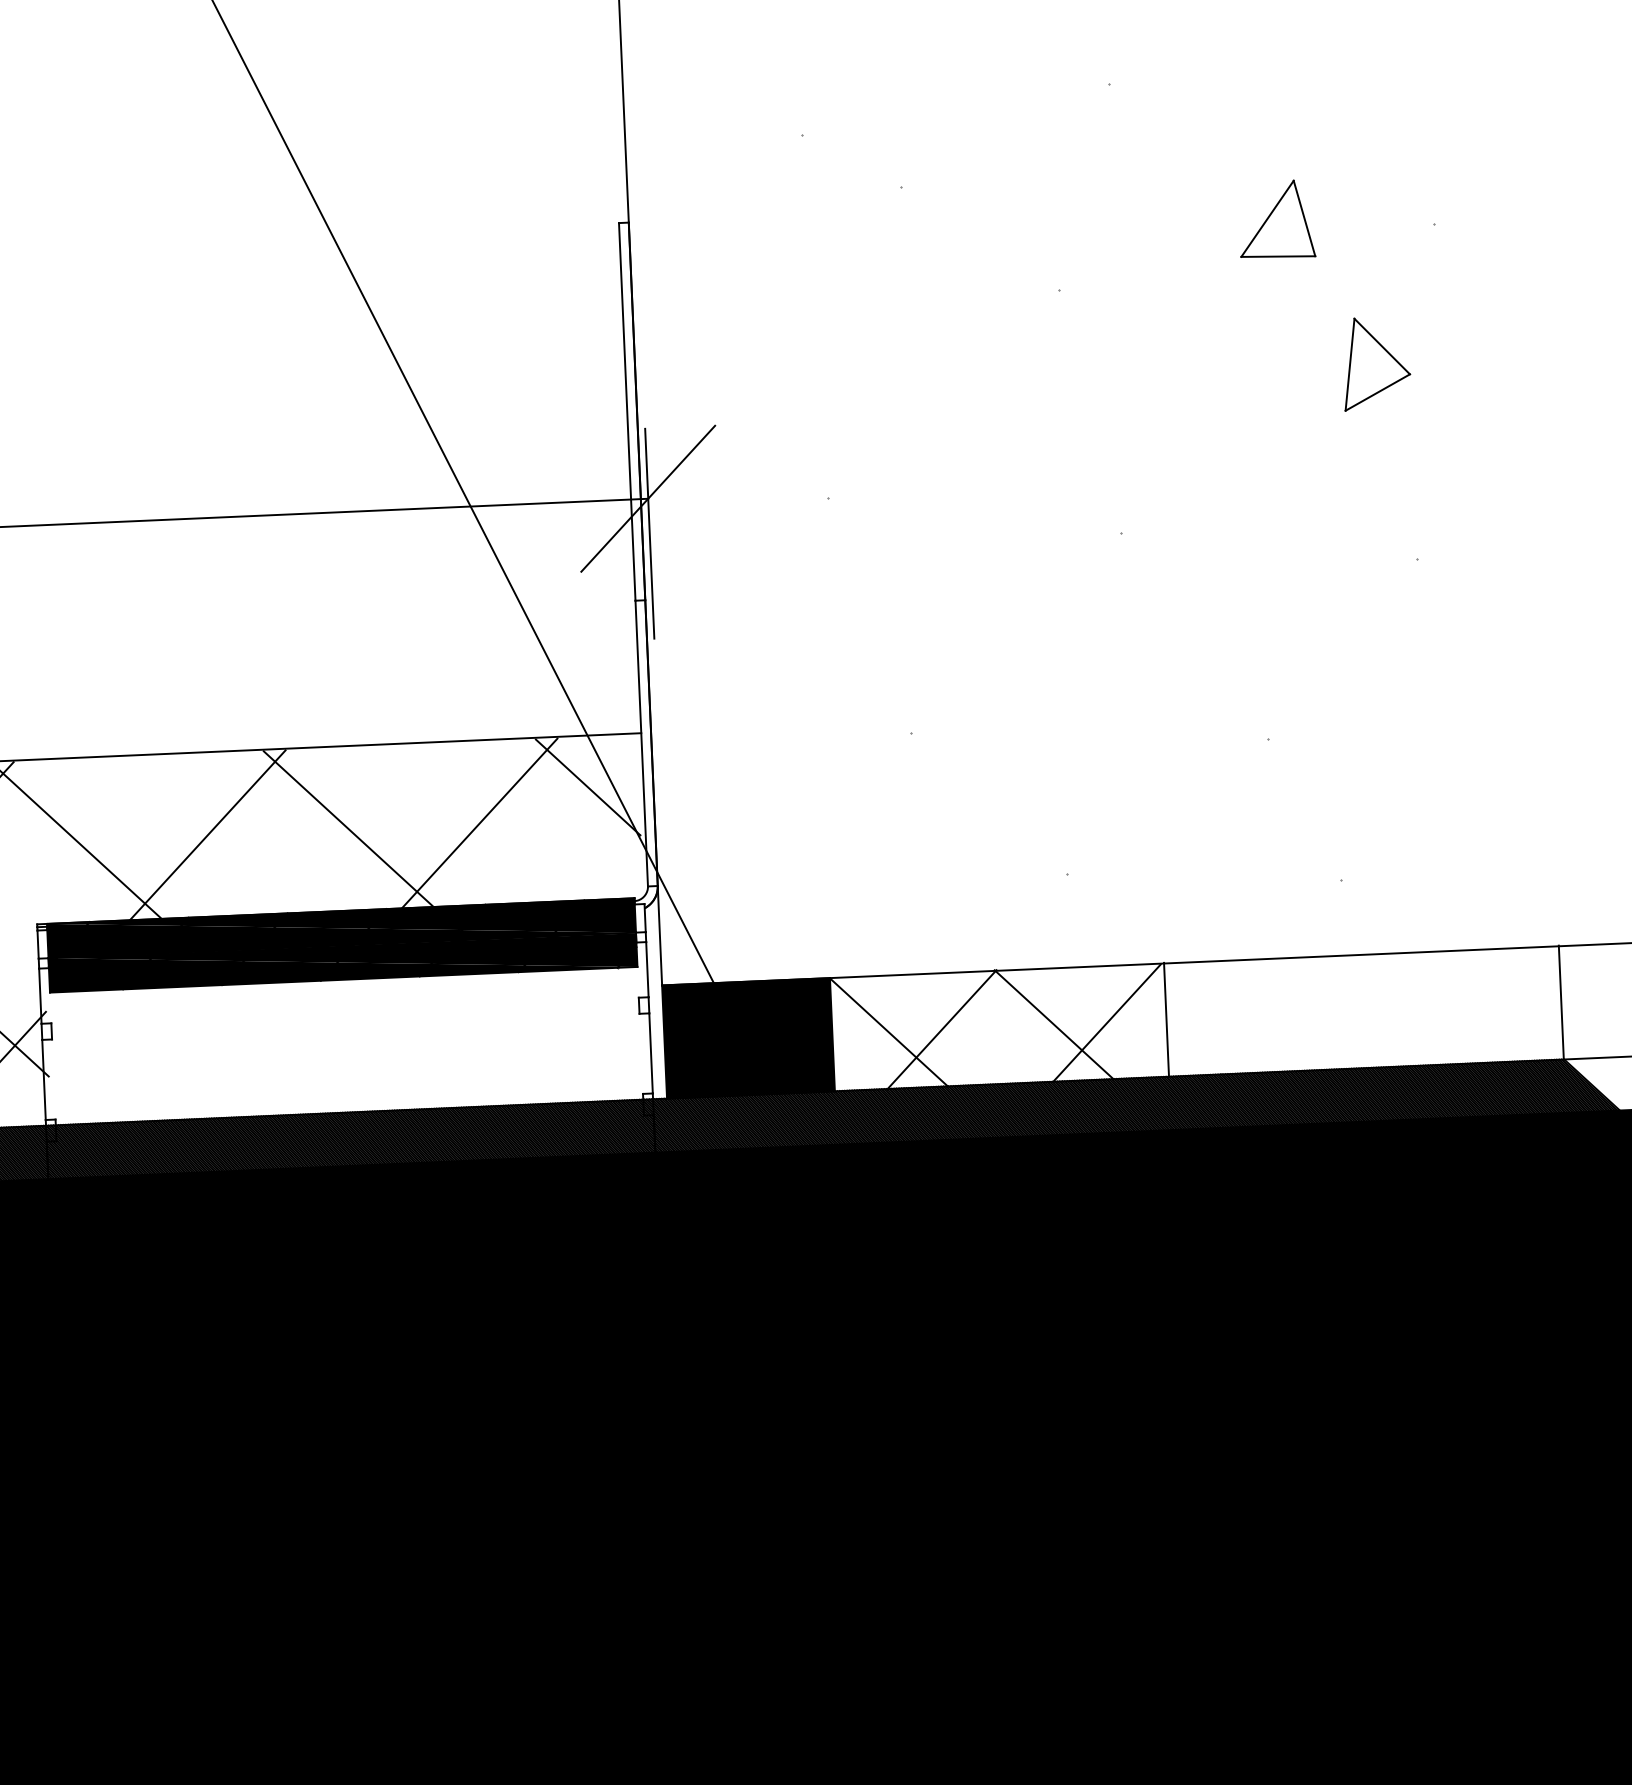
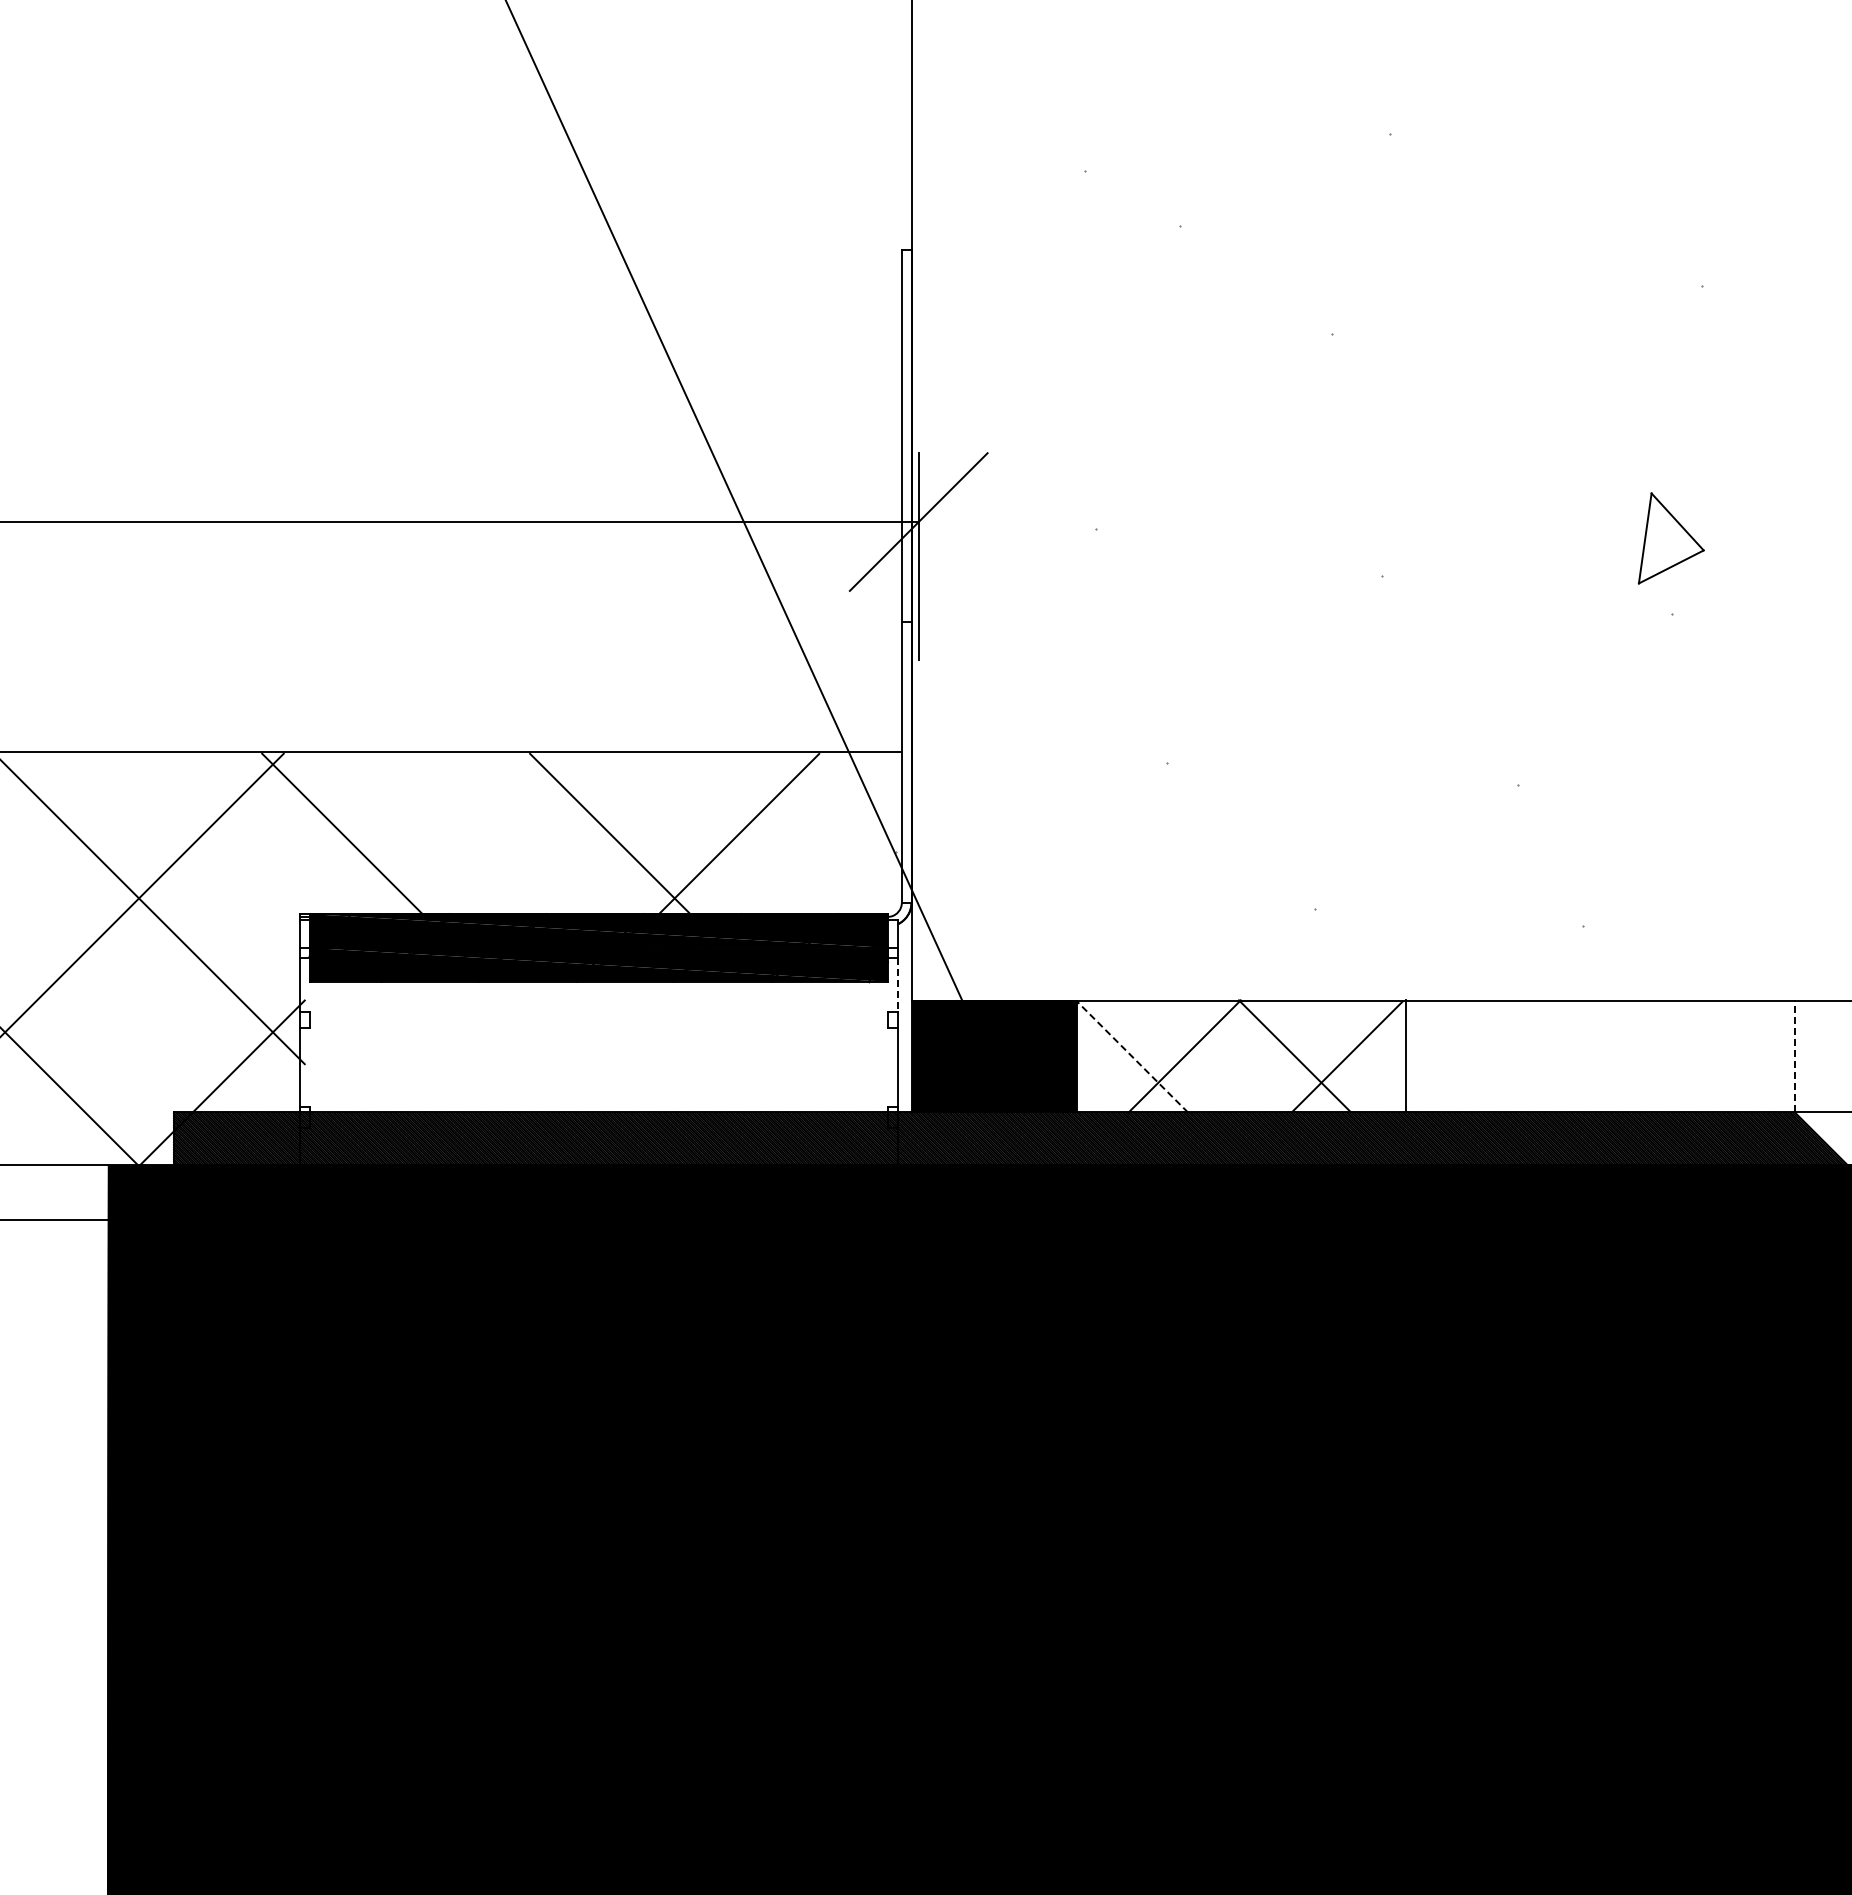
part: (1276, 219) -> (1548, 274), removed
part: (1375, 363) -> (1670, 538), moved
line: (588, 786) -> (847, 802), removed
line: (207, 834) -> (471, 833), removed
line: (647, 970) -> (897, 985), solid -> dashed
line: (1561, 1001) -> (1794, 1055), solid -> dashed
line: (889, 1032) -> (1132, 1056), solid -> dashed

